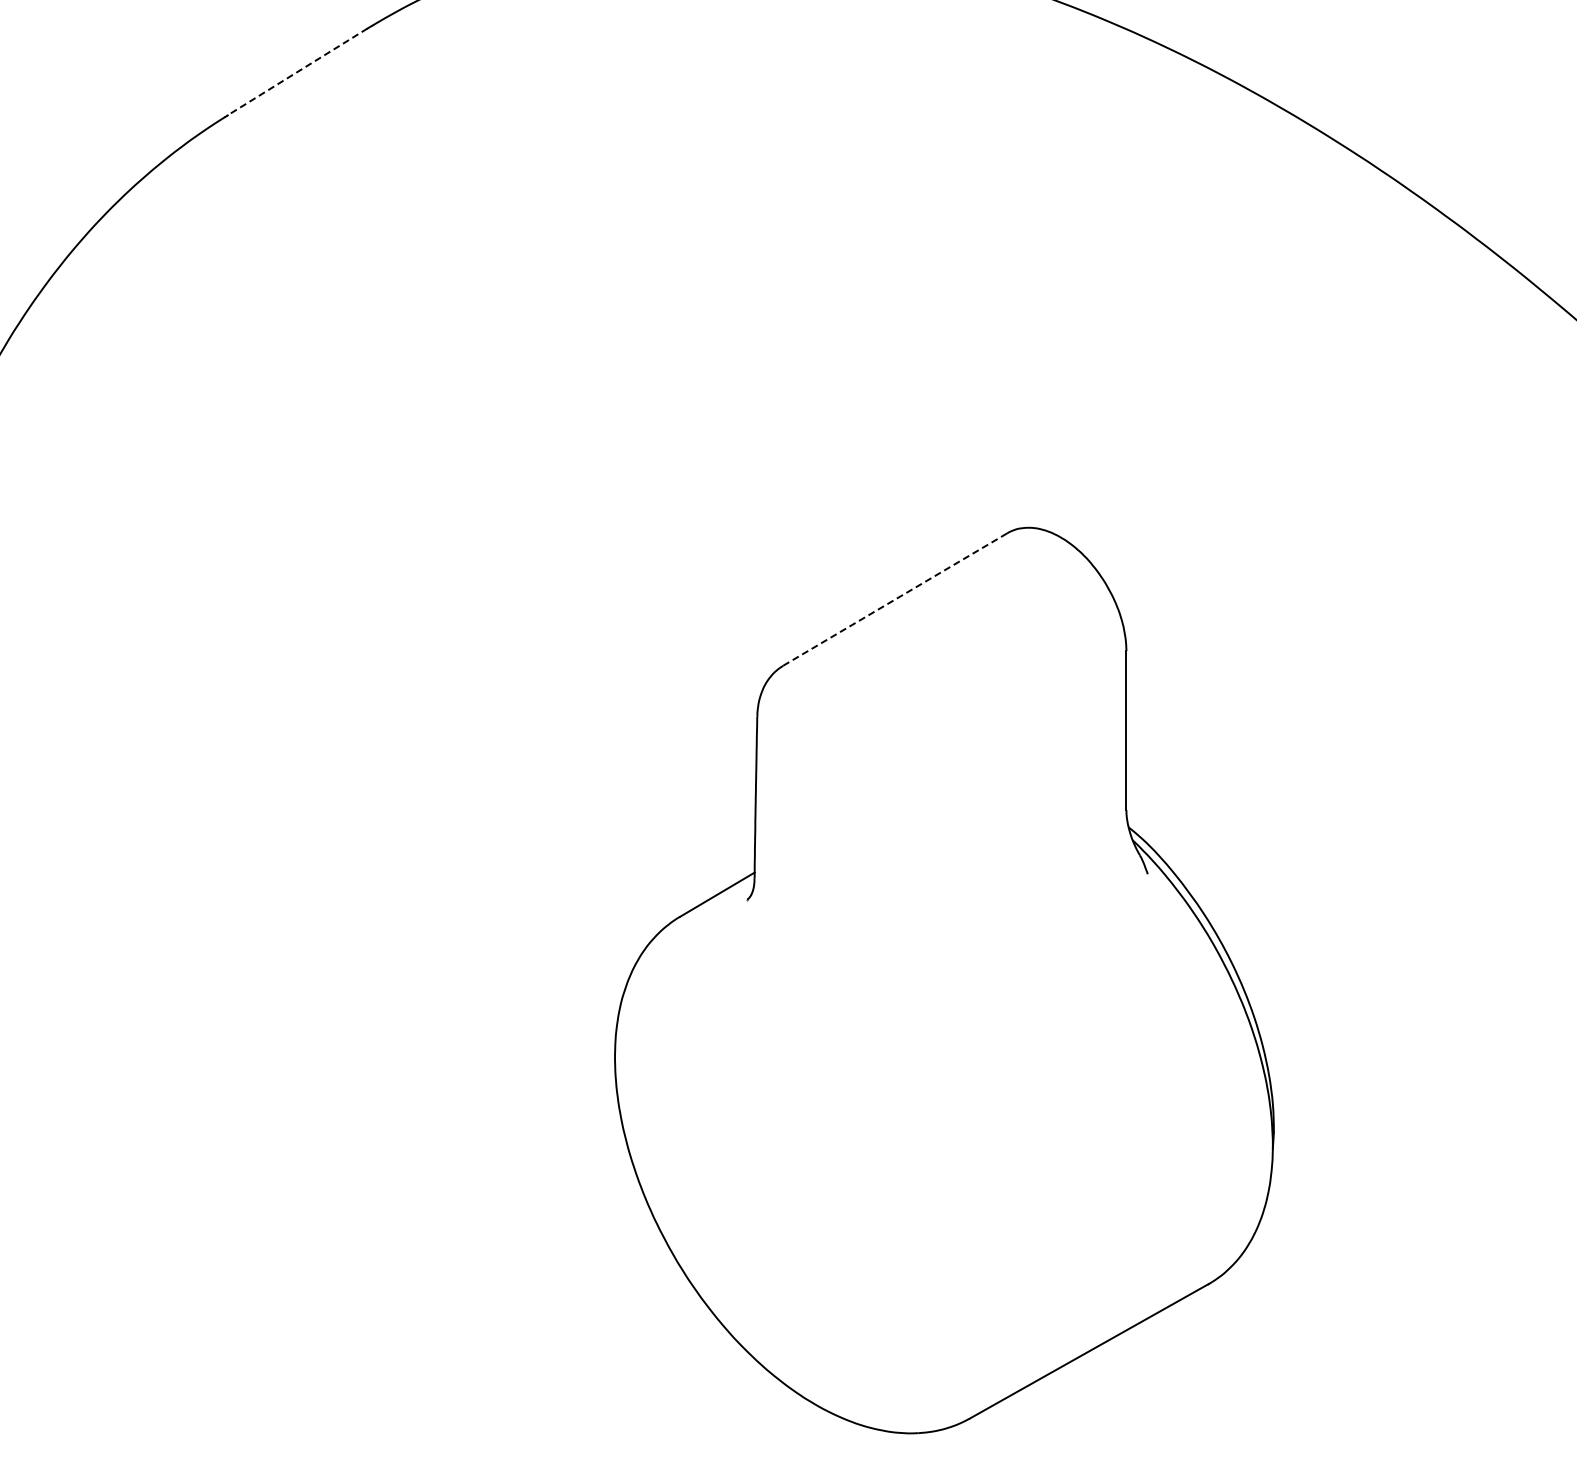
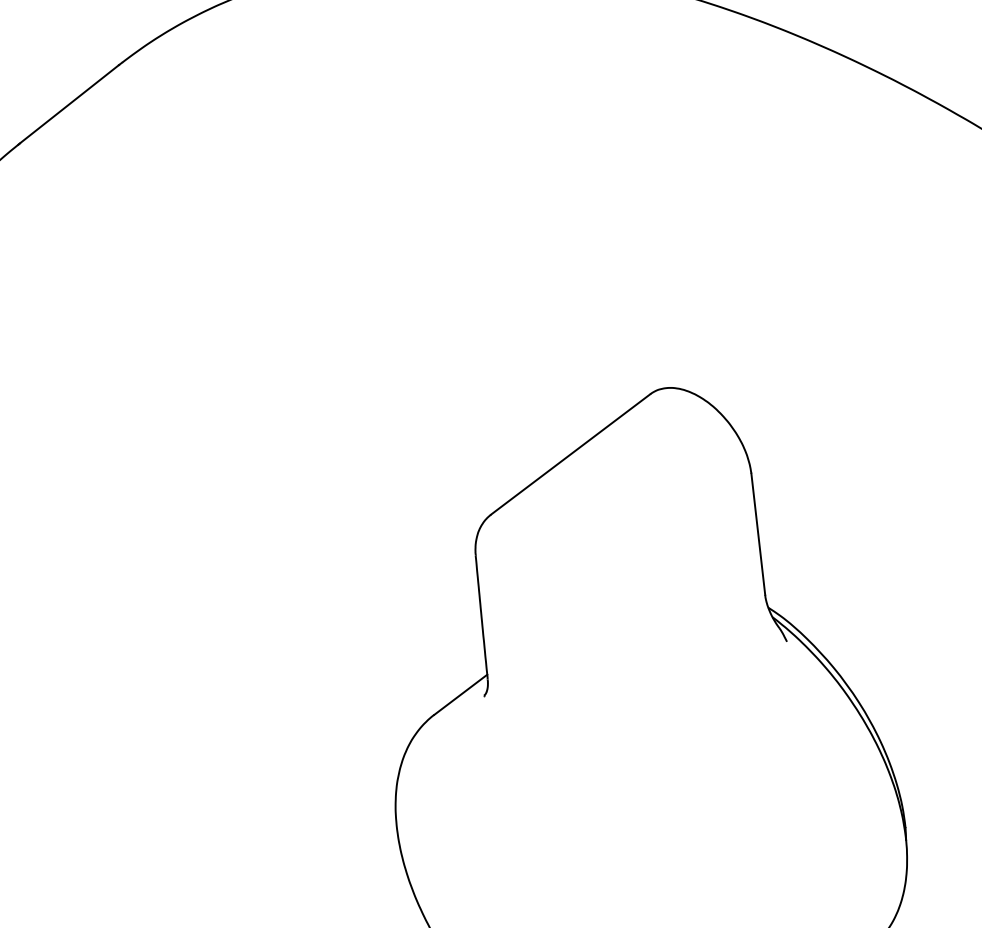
line: (296, 72) -> (68, 104), dashed -> solid
line: (894, 599) -> (570, 454), dashed -> solid

